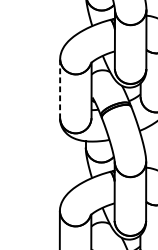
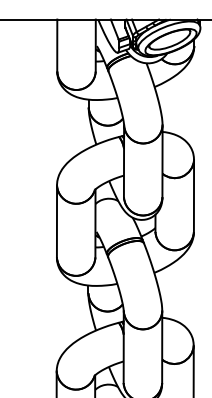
line: (59, 89) -> (56, 222), dashed -> solid

